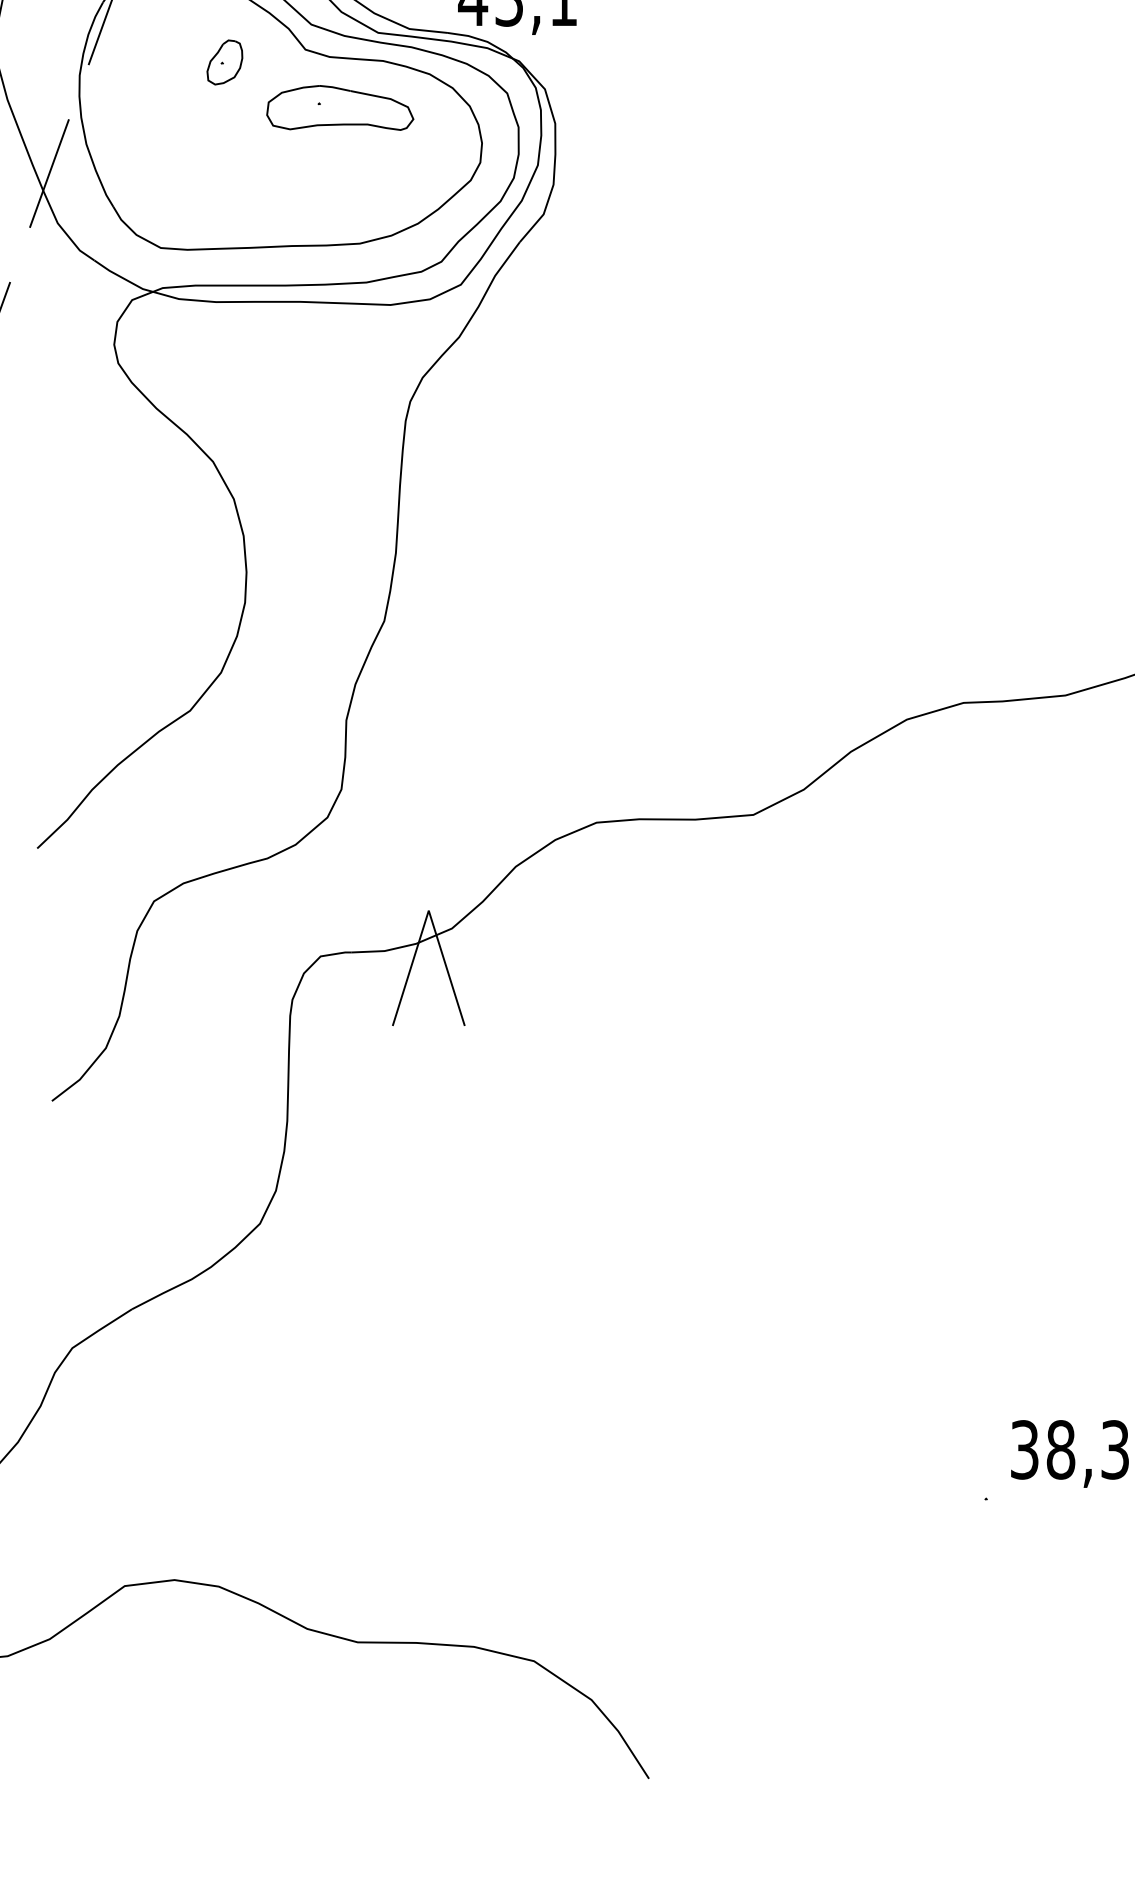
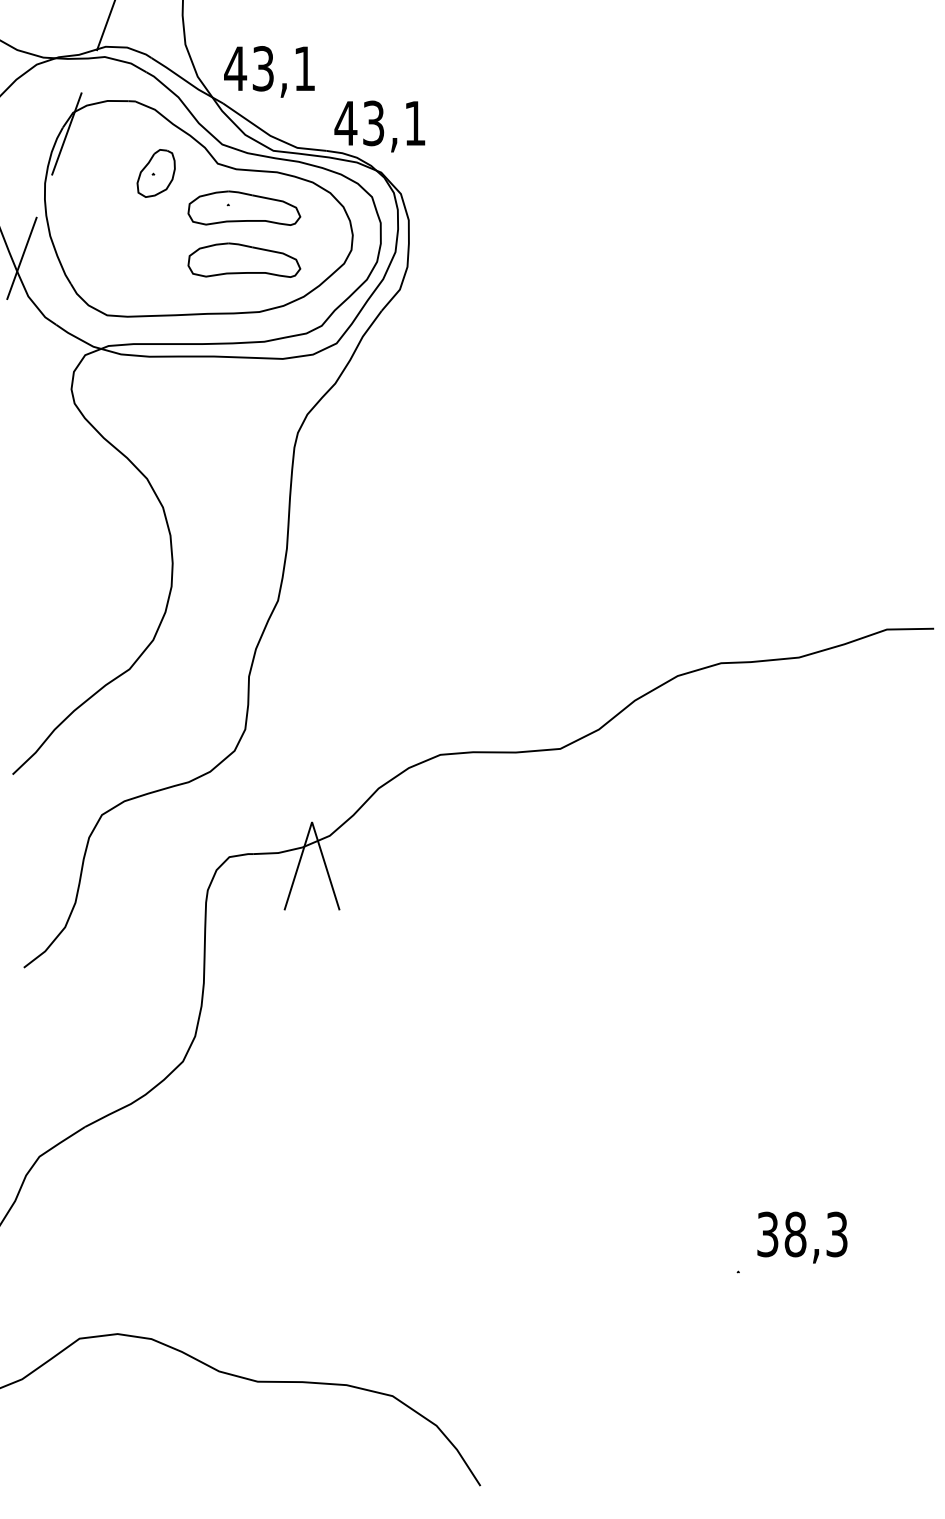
part: (224, 62) -> (155, 173), size x1.4
part: (340, 174) -> (244, 259), added

